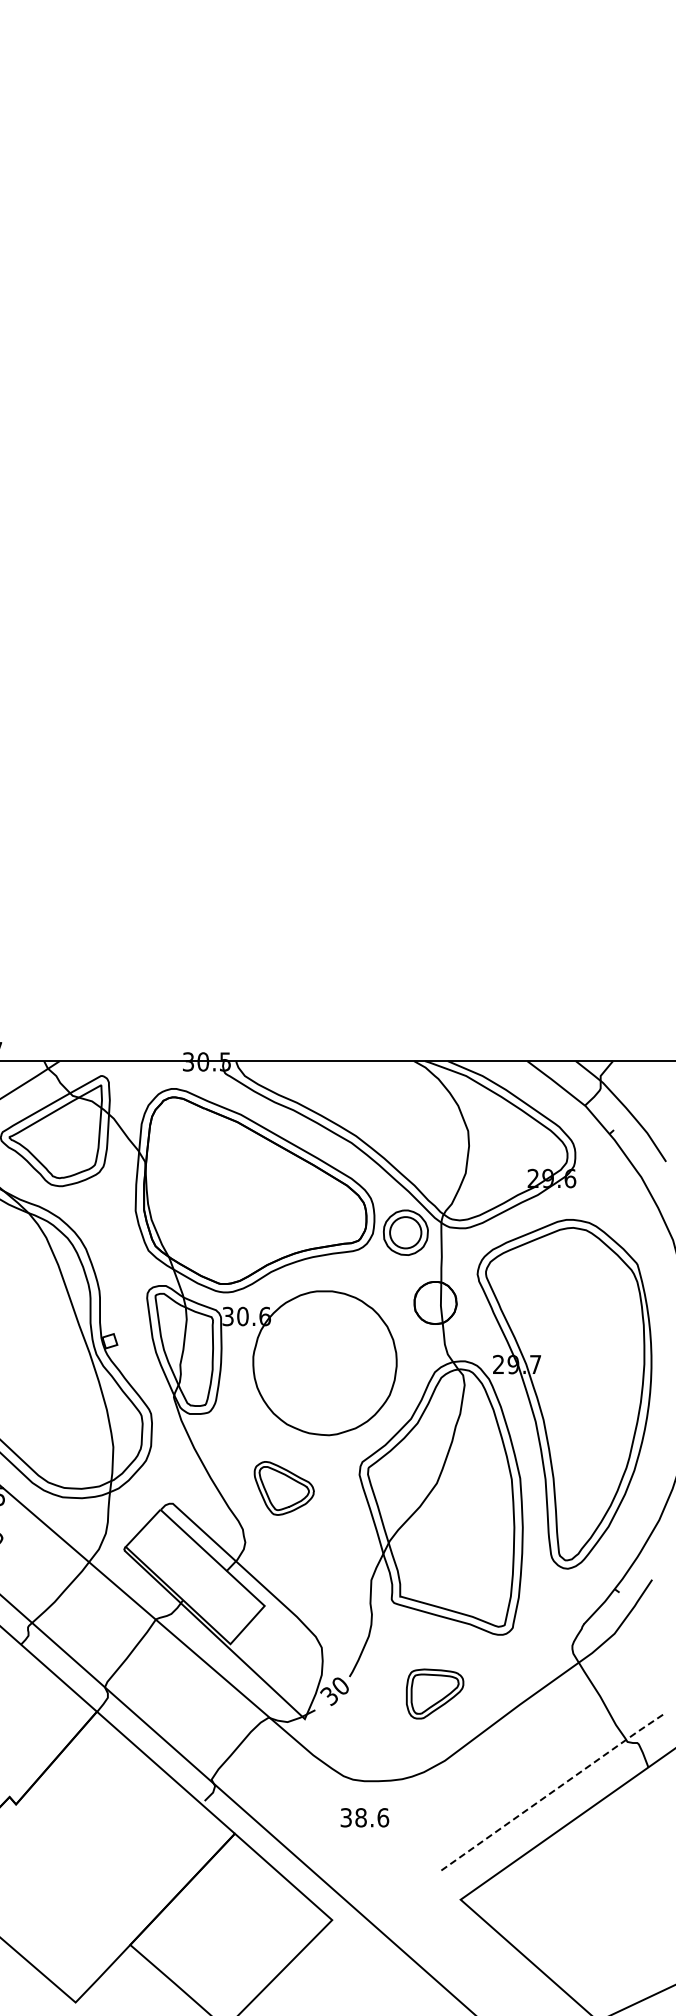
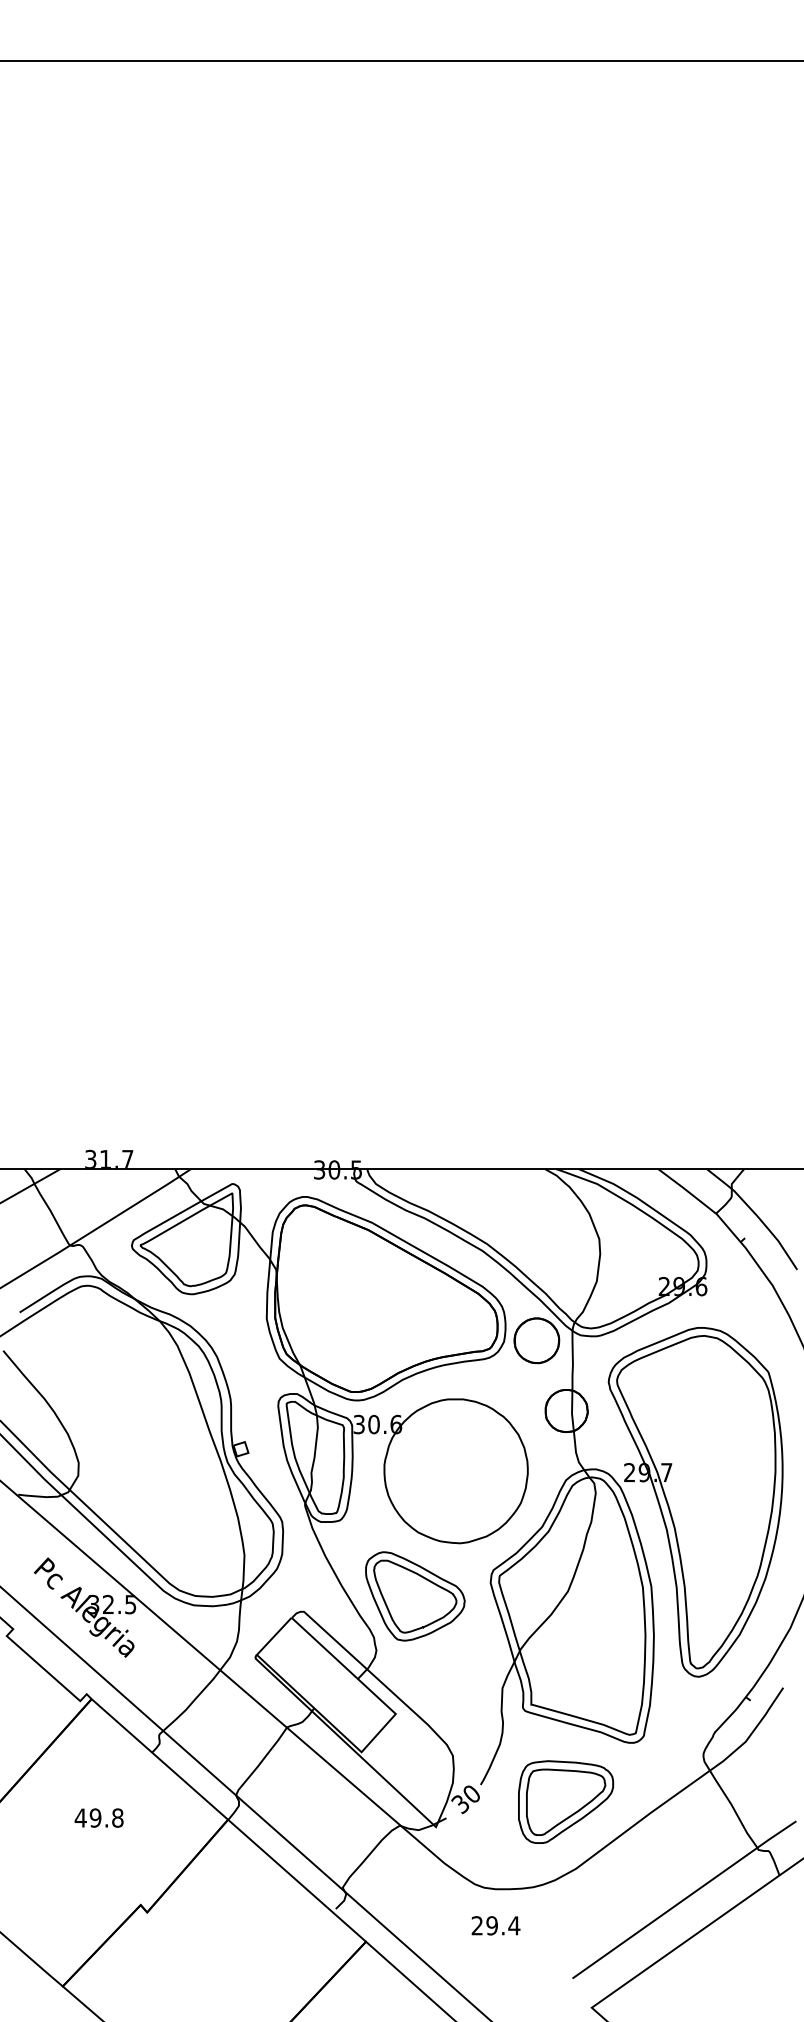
circle: (405, 1232) -> (536, 1340), size x1.43
part: (284, 1488) -> (415, 1596), size x1.67
part: (435, 1693) -> (566, 1801), size x1.67
line: (553, 1791) -> (684, 1899), dashed -> solid
text: (364, 1817) -> (495, 1925), 38.6 -> 29.4

